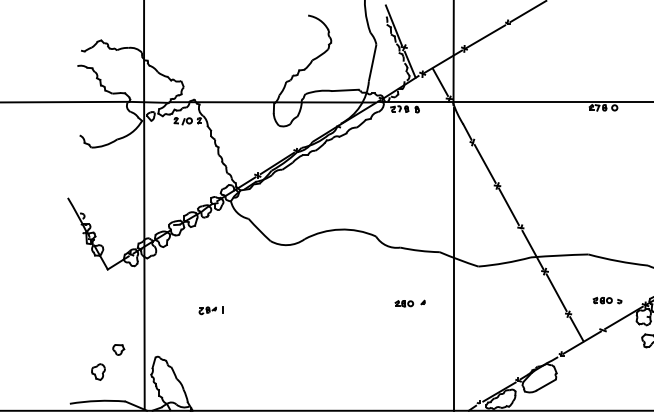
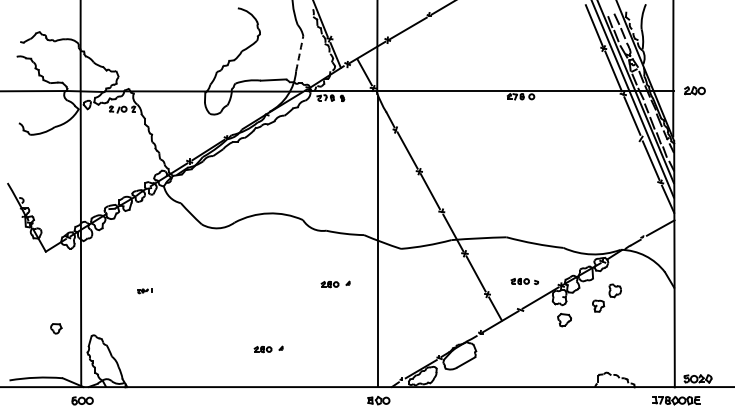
arc: (372, 62) -> (299, 53), solid -> dashed
part: (210, 311) -> (144, 291), size x0.6
part: (98, 371) -> (36, 349), removed
part: (340, 371) -> (268, 349), added

